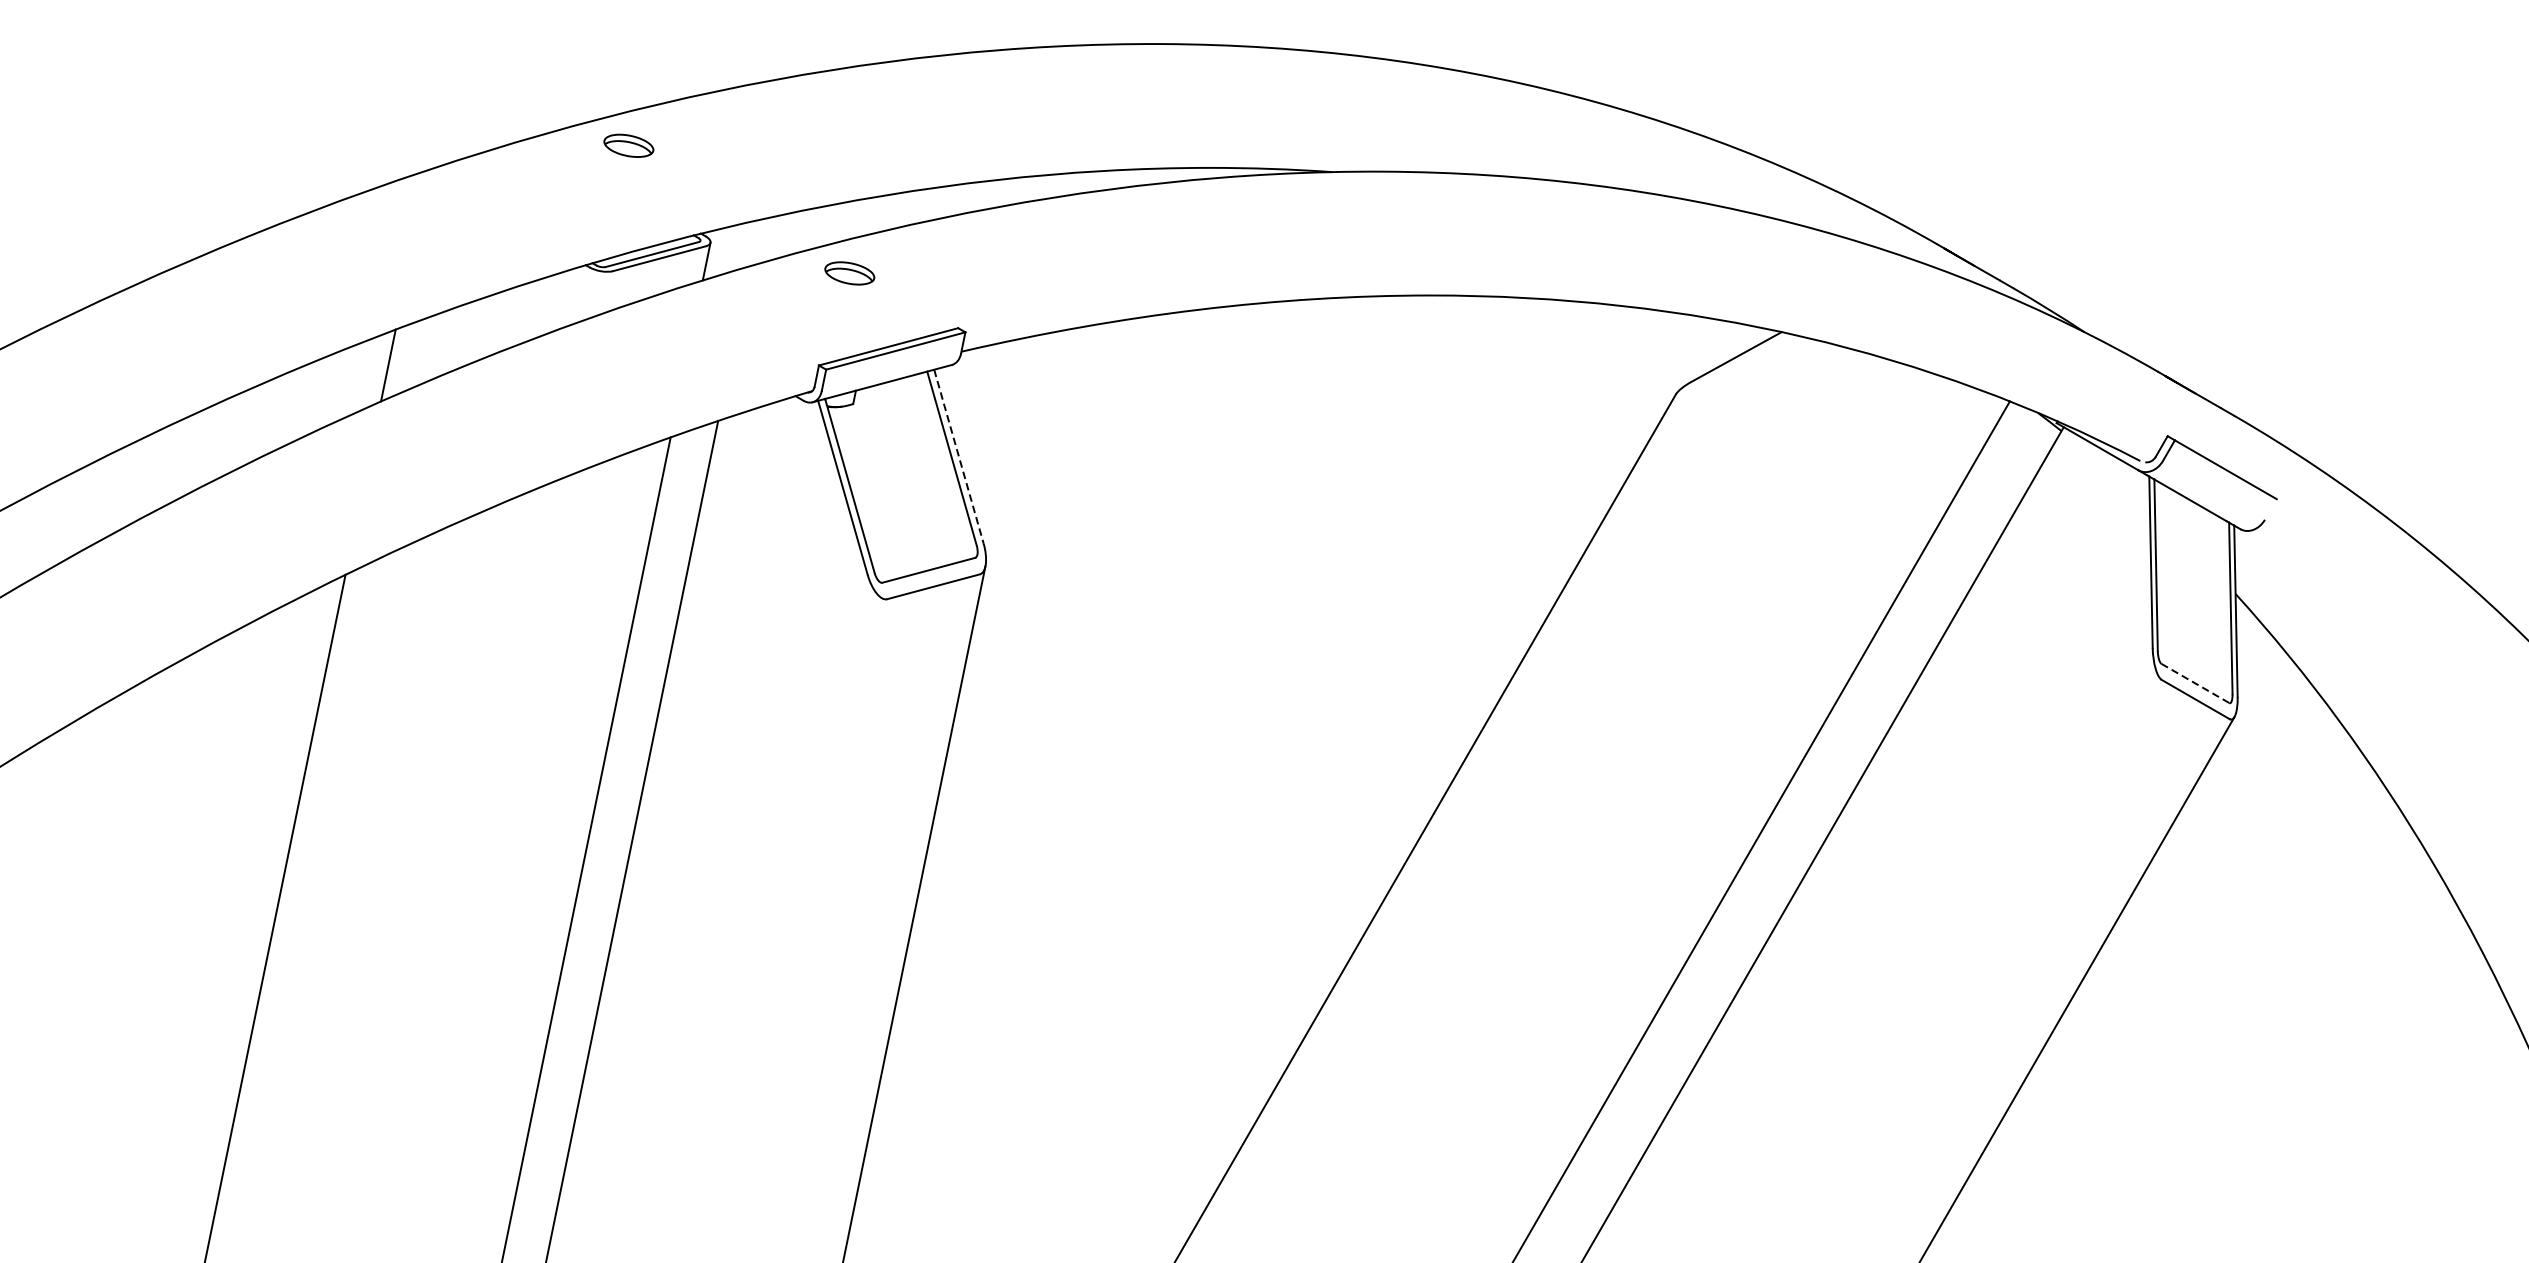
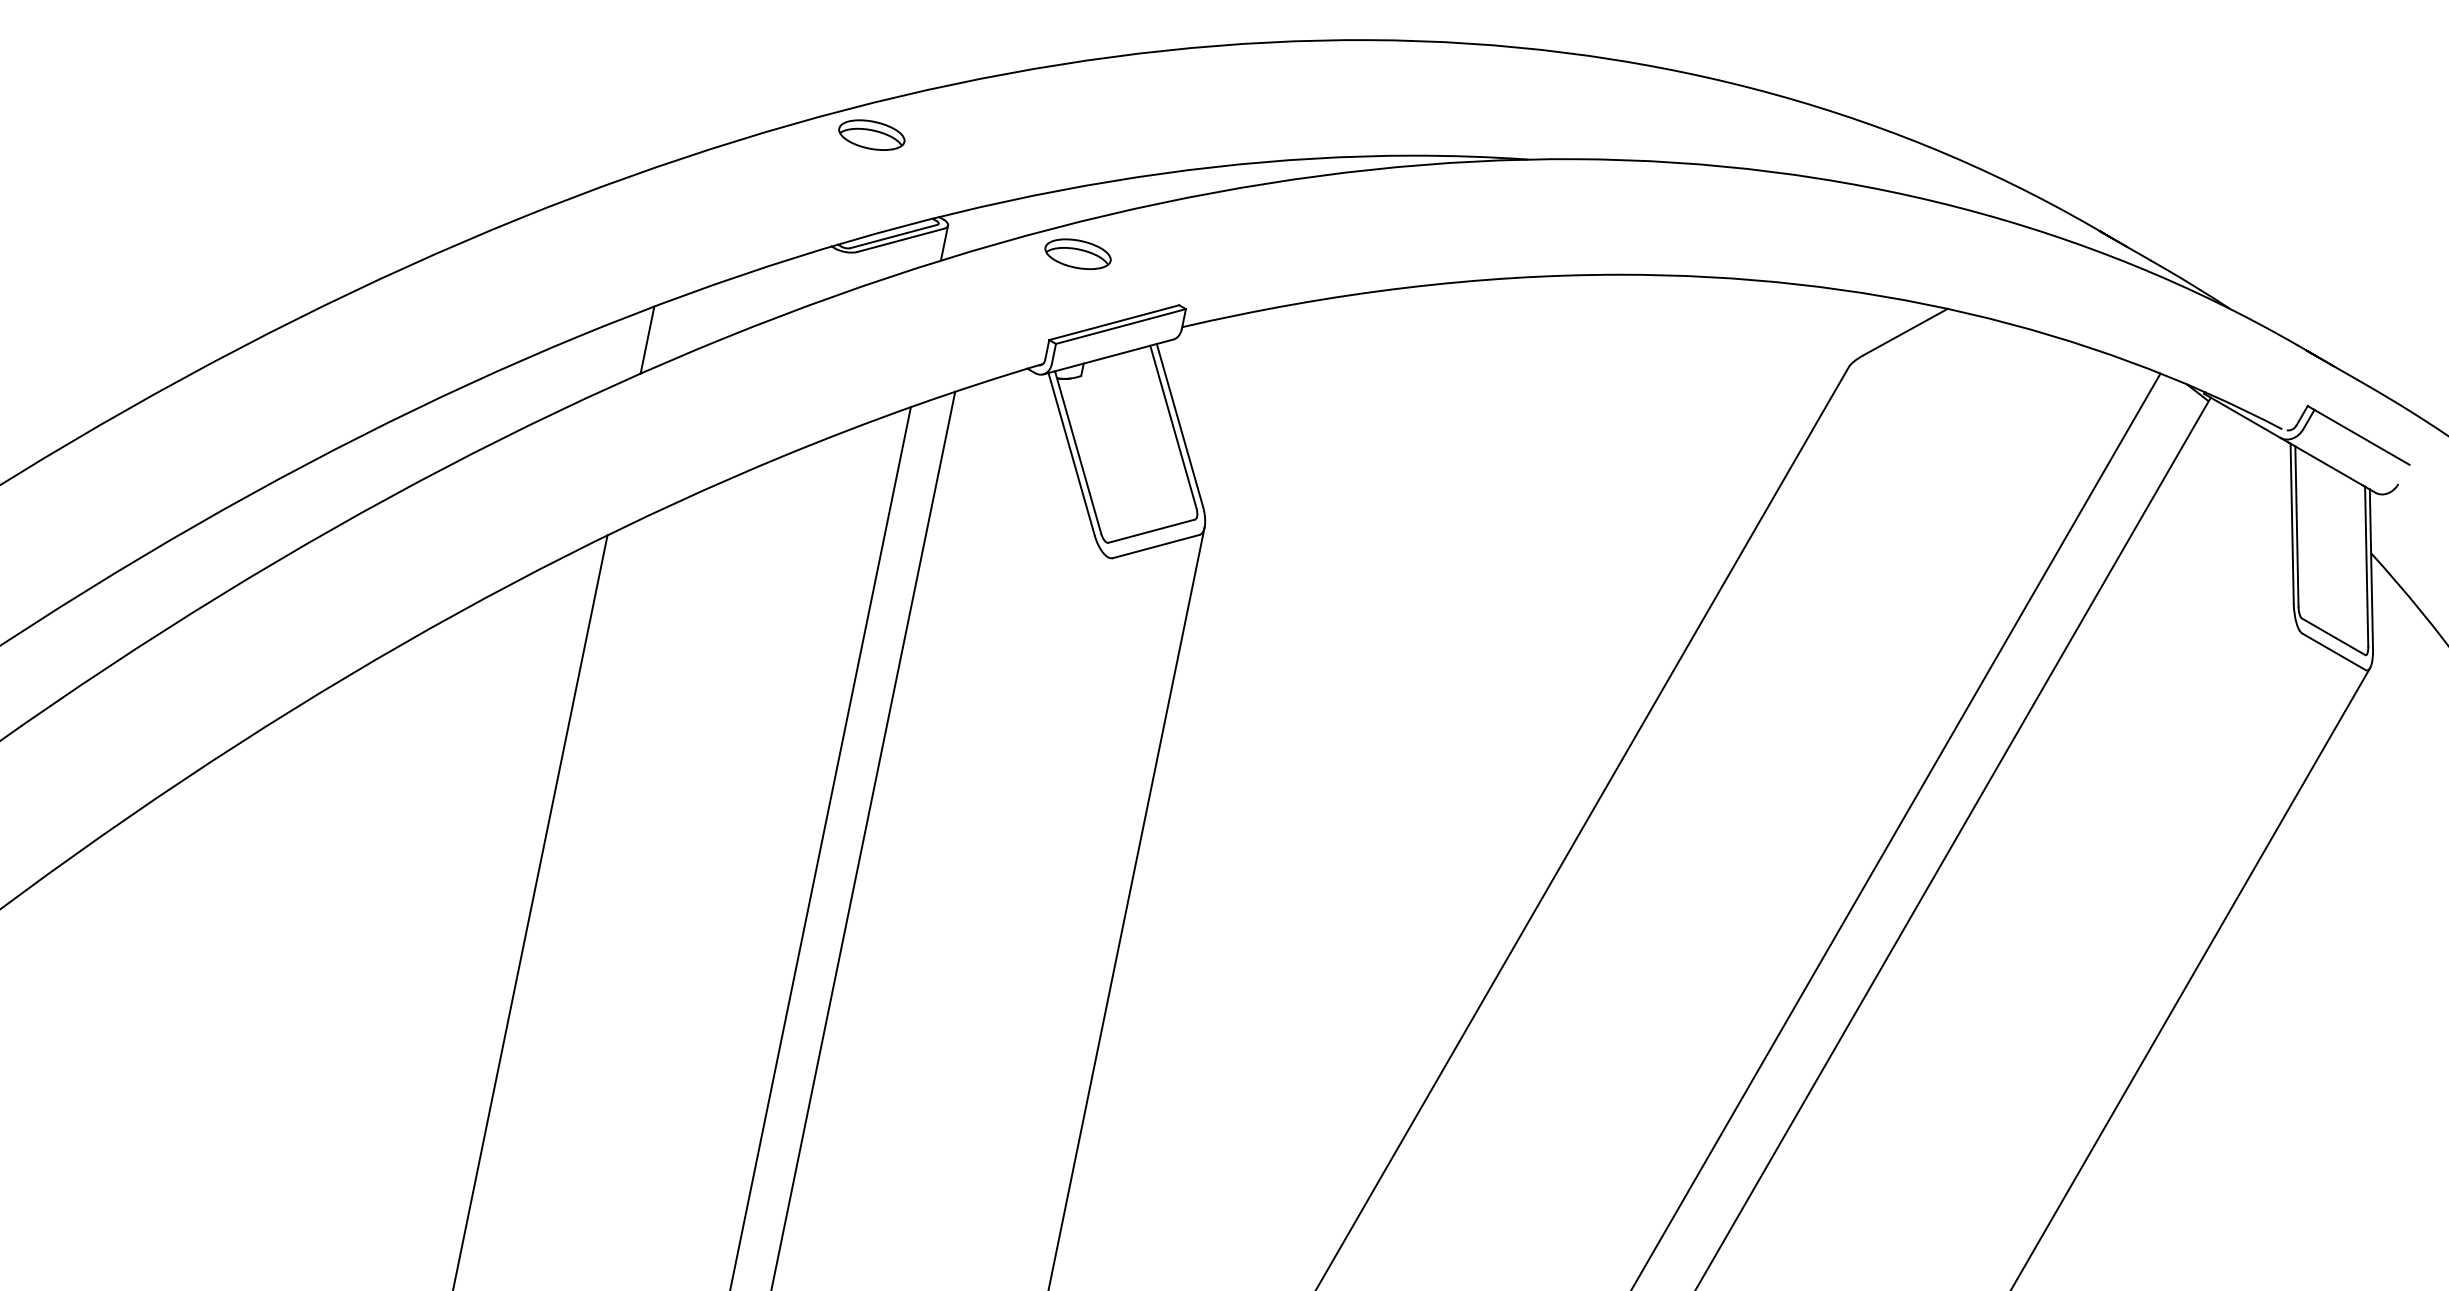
part: (628, 145) -> (871, 134), size x1.43
part: (849, 272) -> (1077, 253), size x1.43
line: (959, 457) -> (1180, 425), dashed -> solid
line: (2195, 683) -> (2333, 636), dashed -> solid

